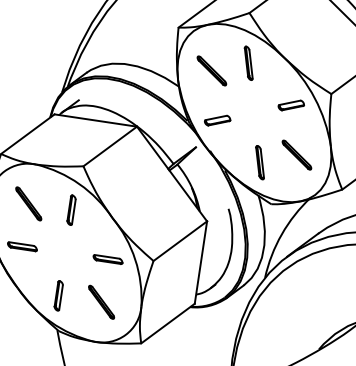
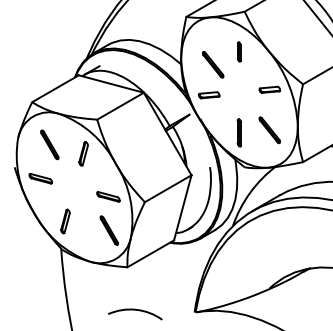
part: (247, 62) -> (238, 51), size x0.7
part: (212, 70) -> (213, 64), moved
part: (100, 302) -> (108, 230), moved

